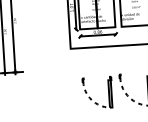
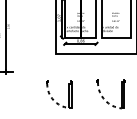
part: (92, 99) -> (54, 99), moved

